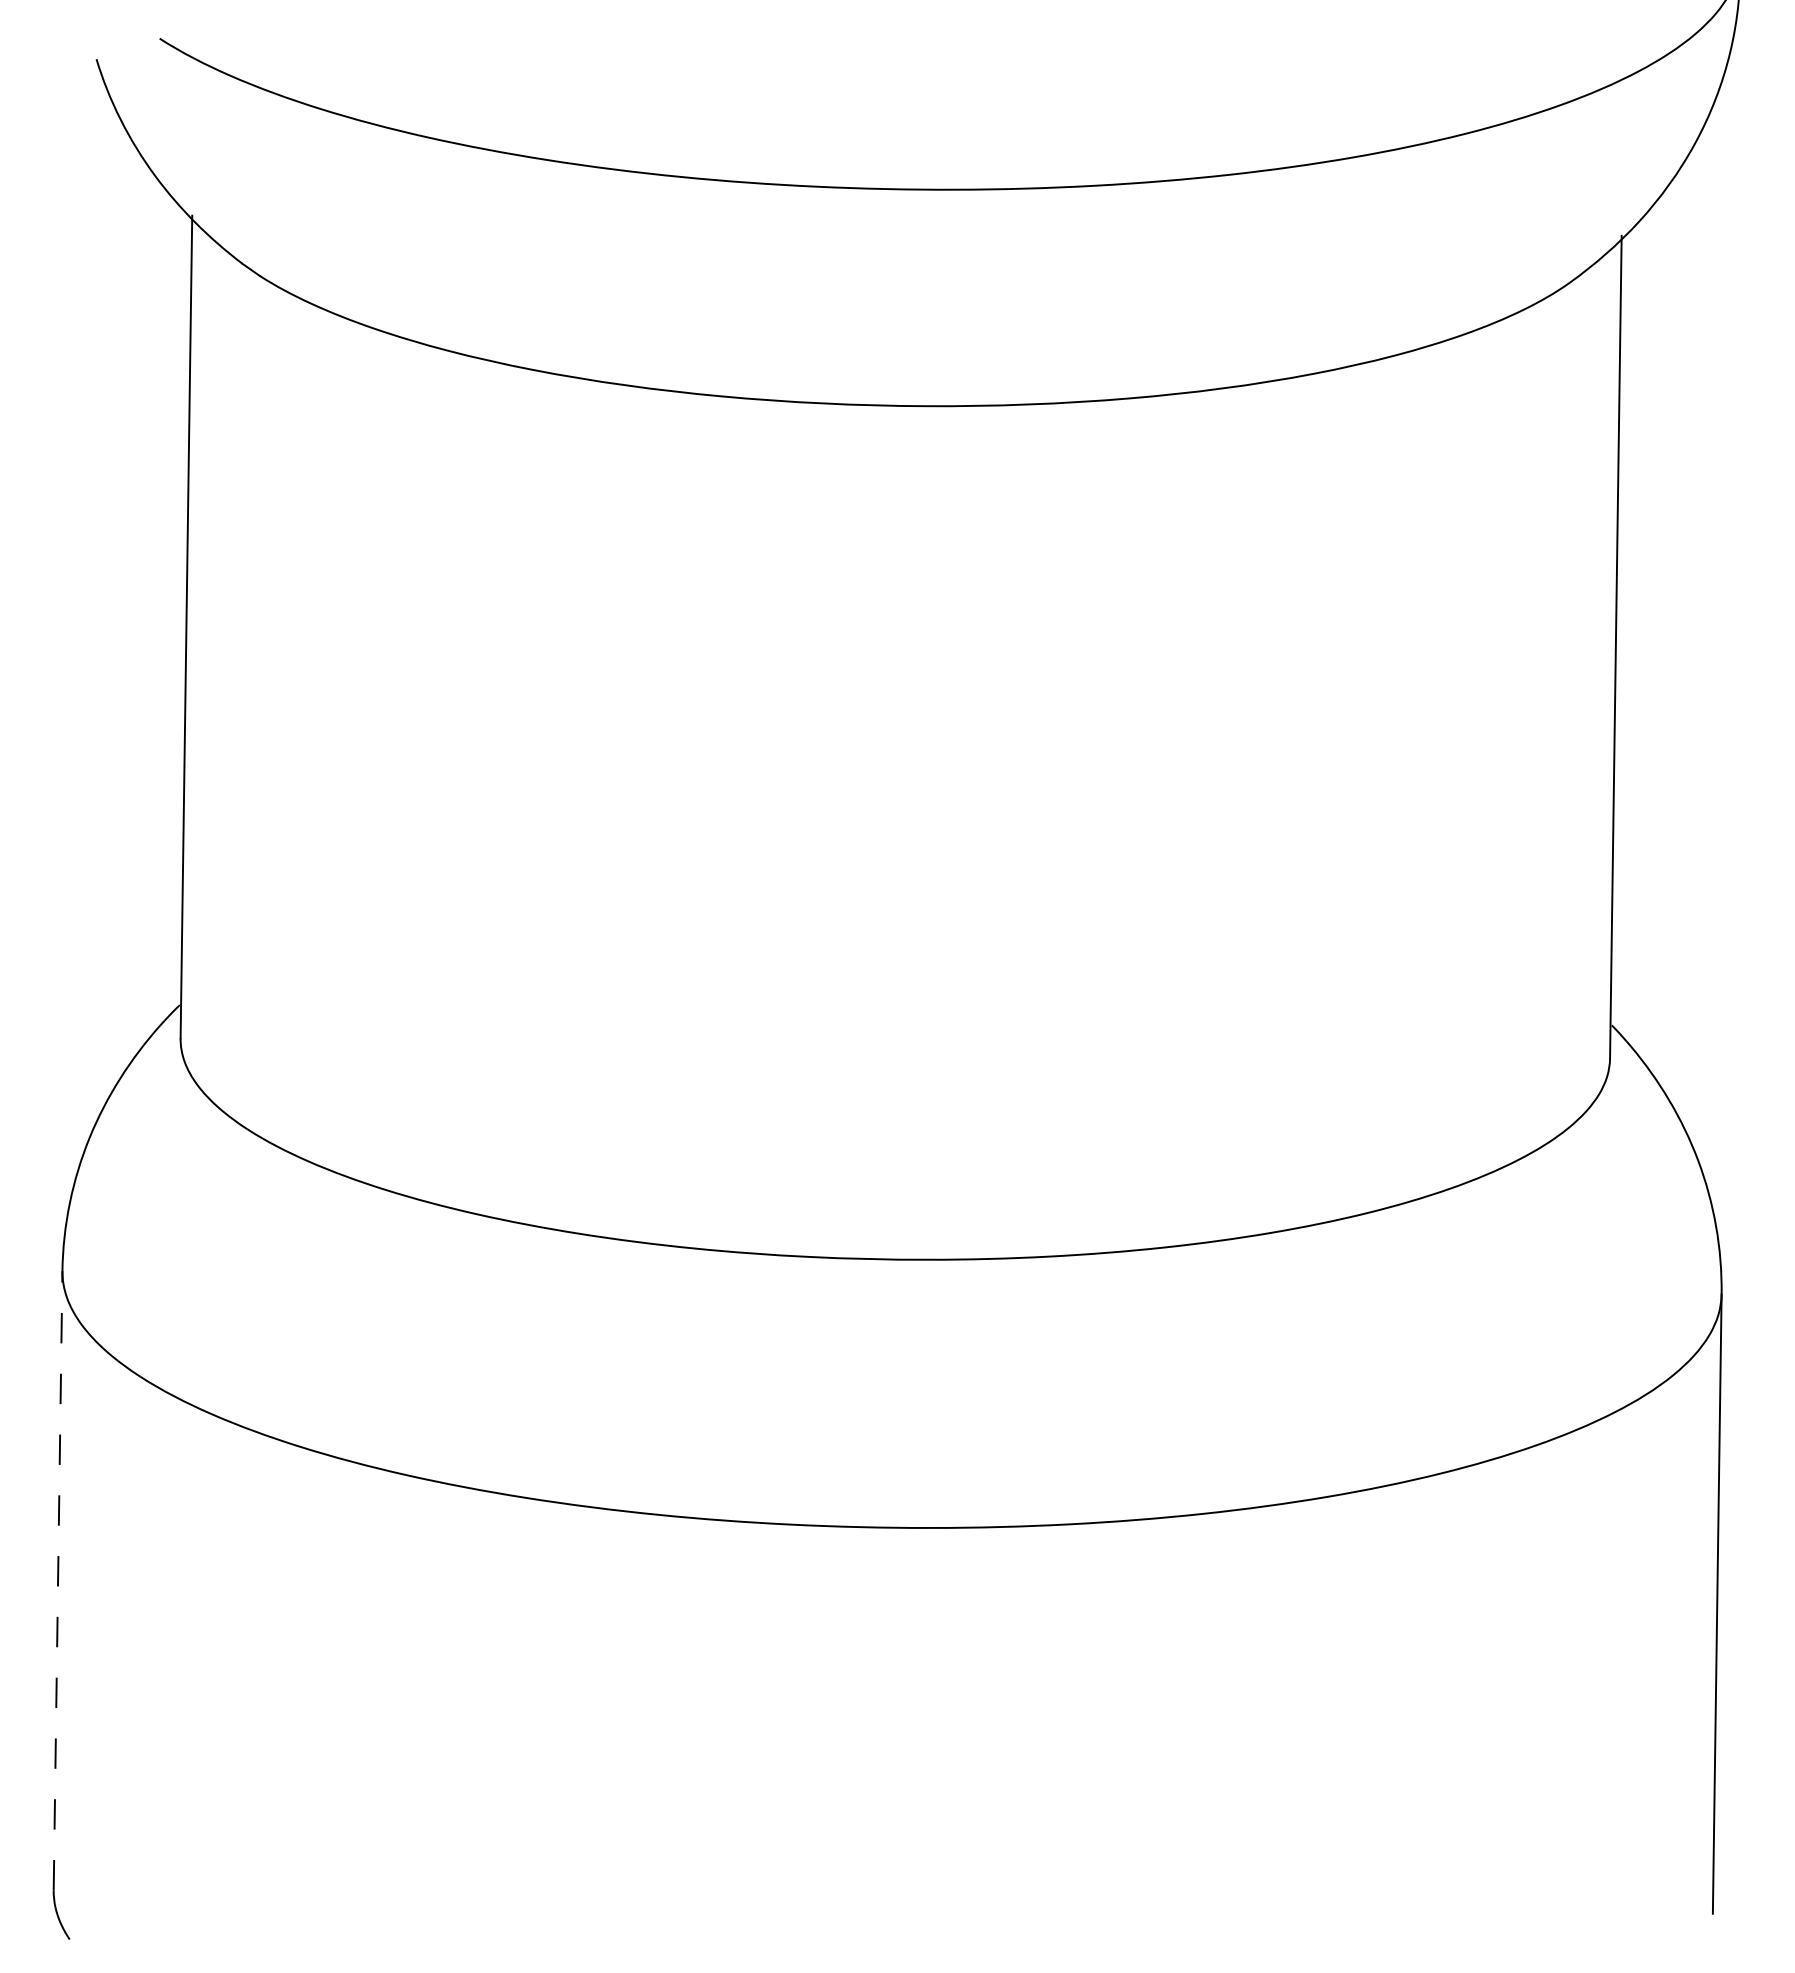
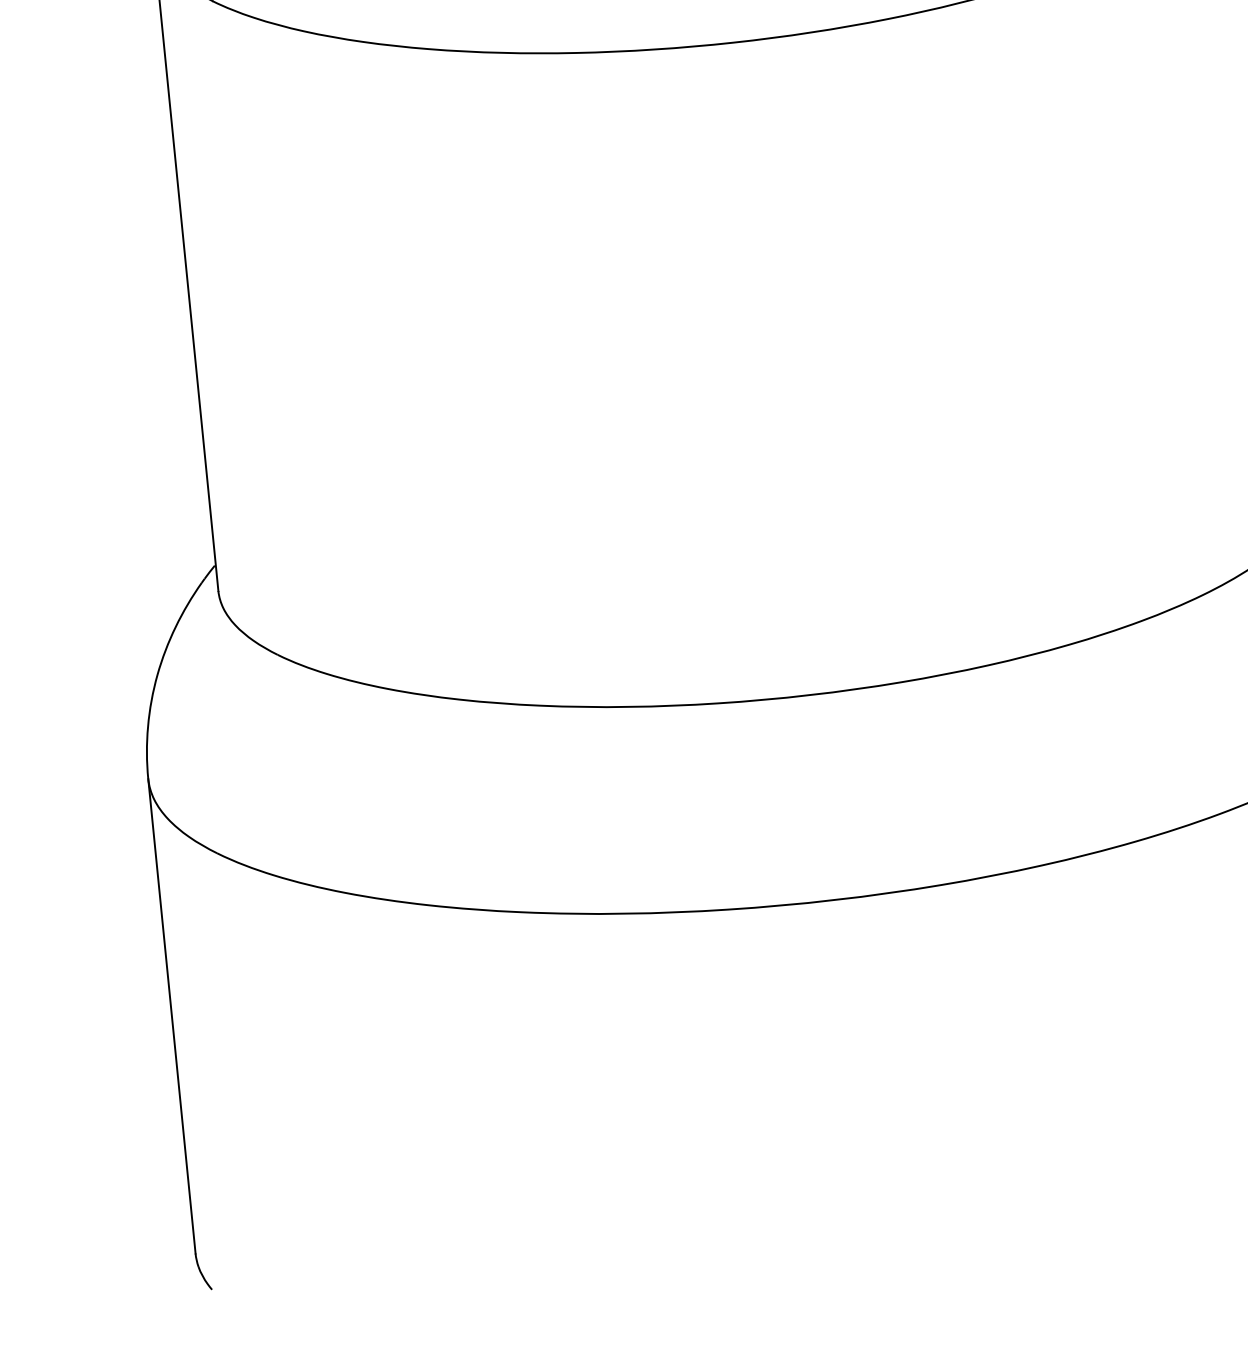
line: (58, 1580) -> (172, 1016), dashed -> solid

